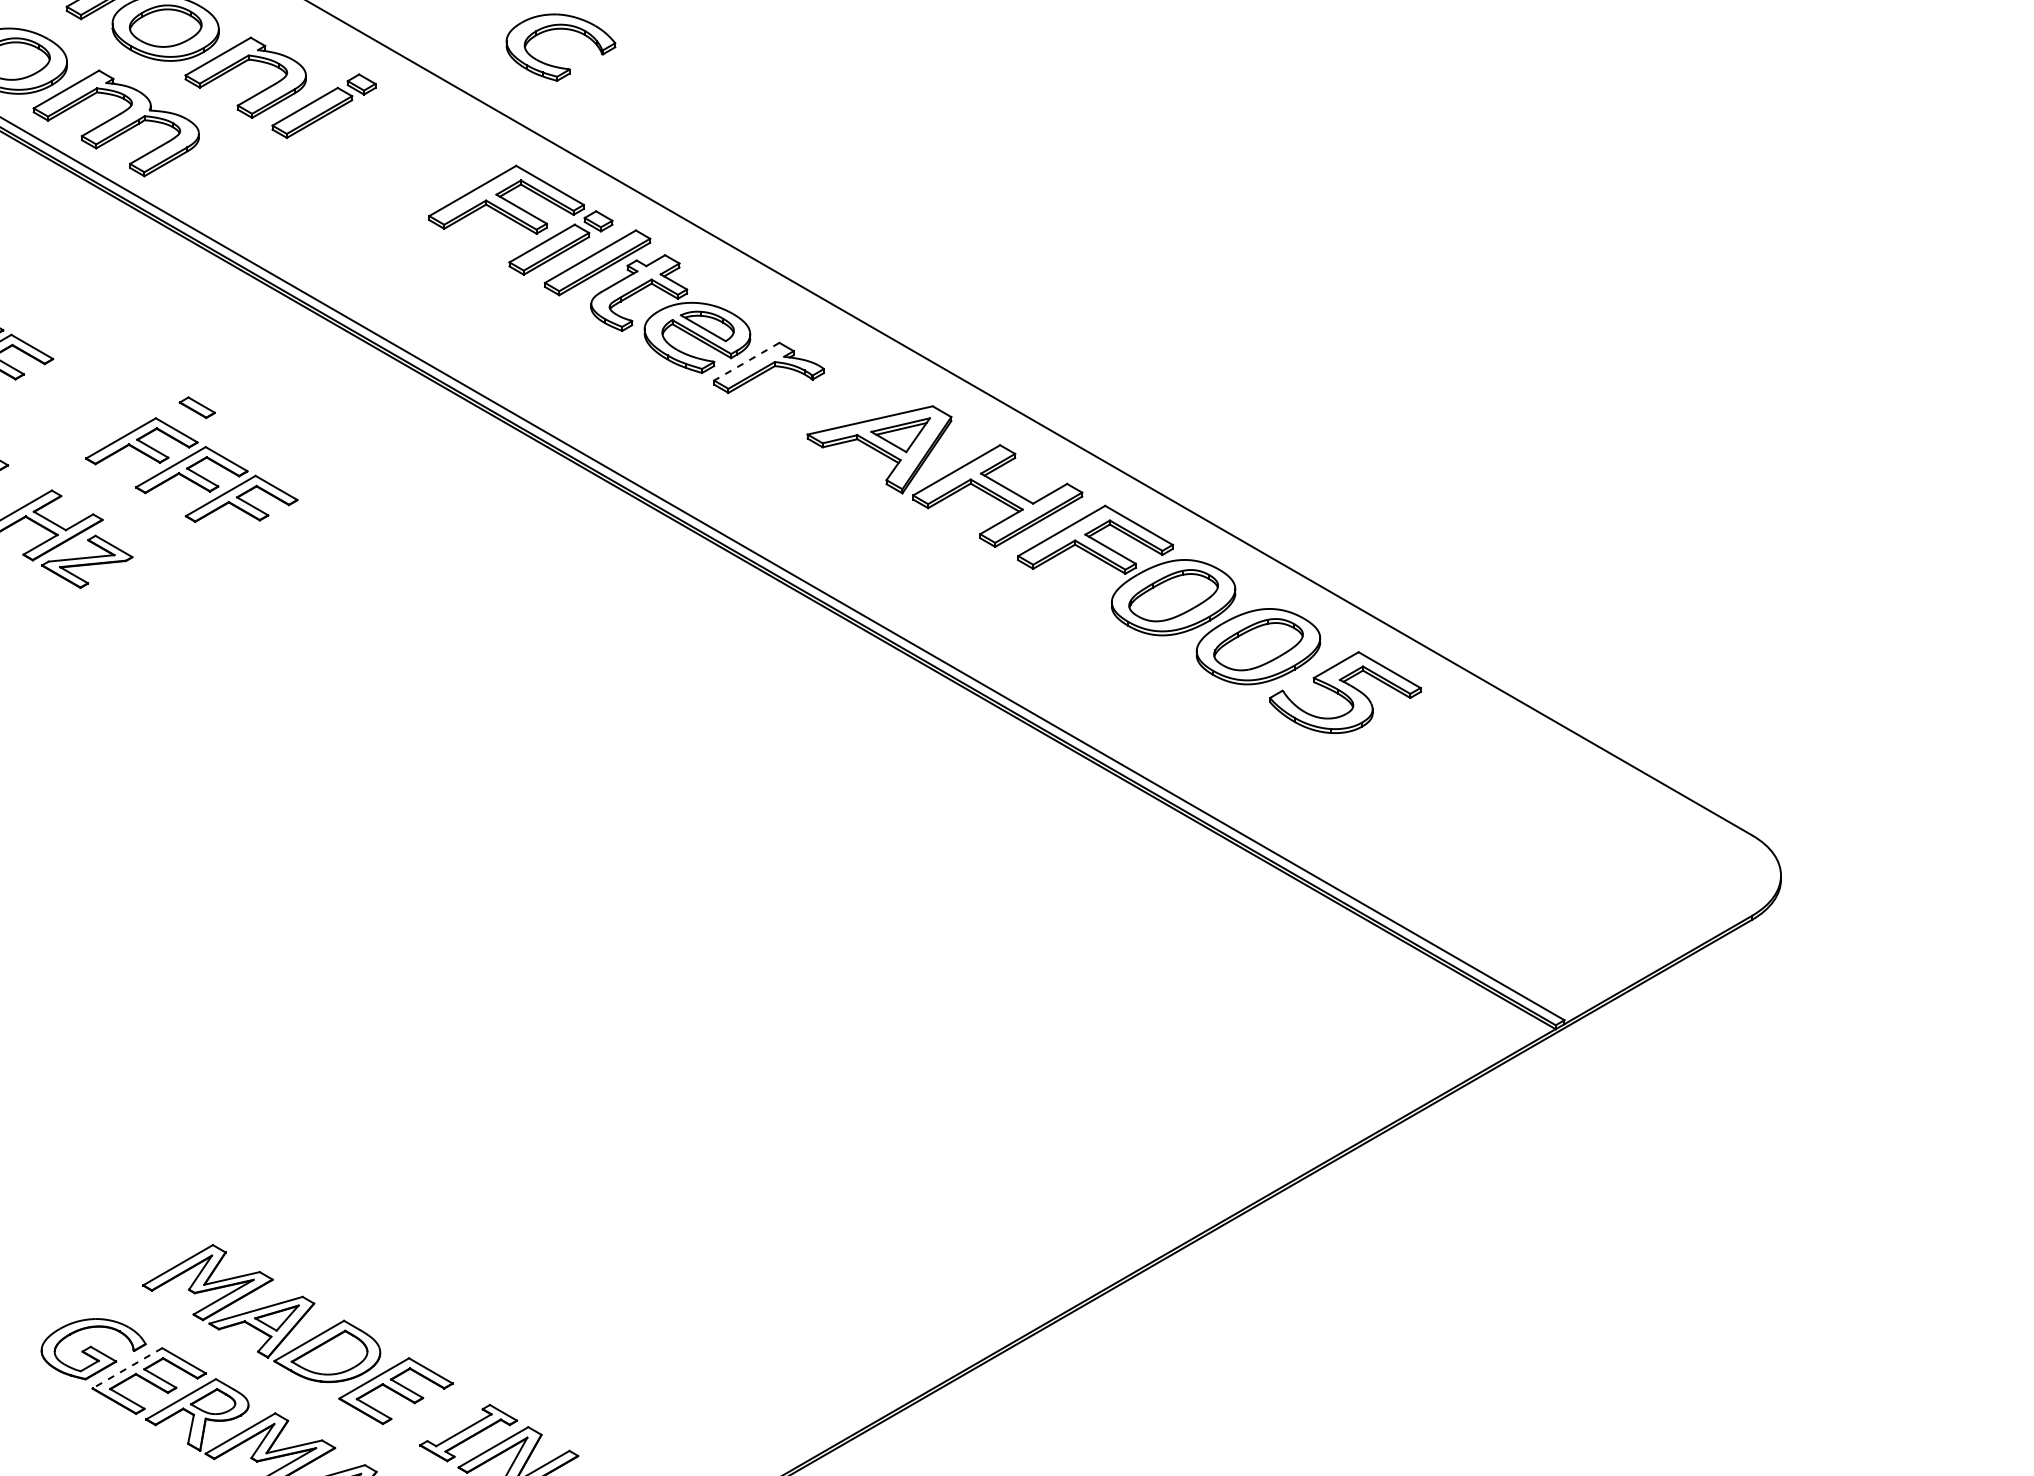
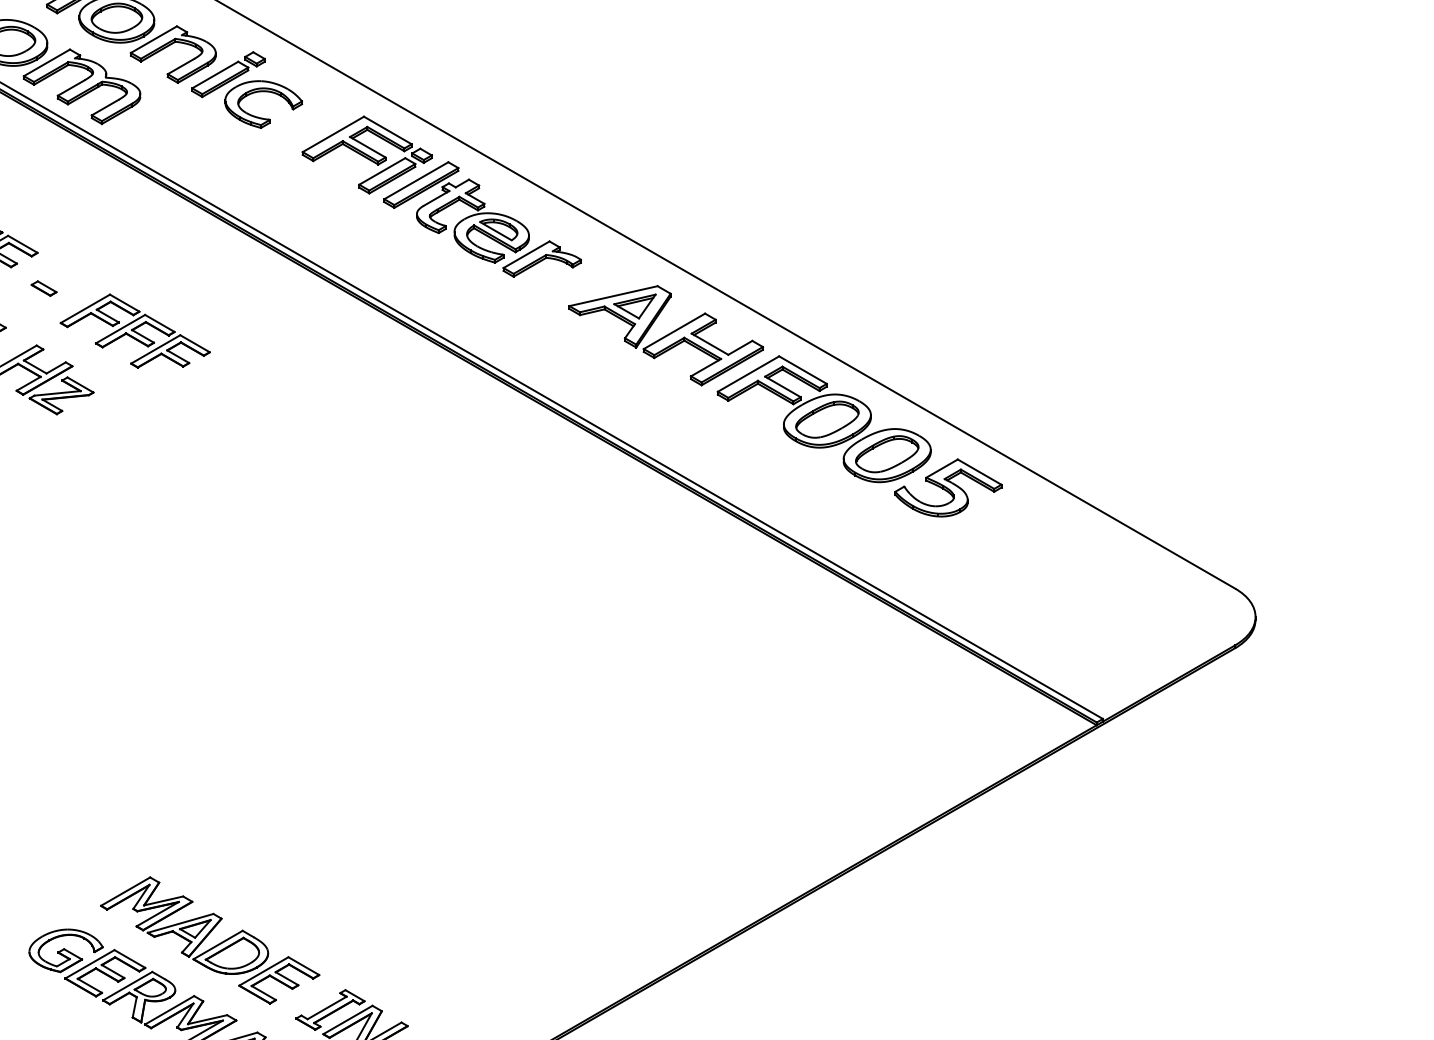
part: (560, 29) -> (263, 91), moved
line: (746, 361) -> (526, 254), dashed -> solid
part: (196, 407) -> (43, 288), moved
line: (127, 1368) -> (89, 964), dashed -> solid

